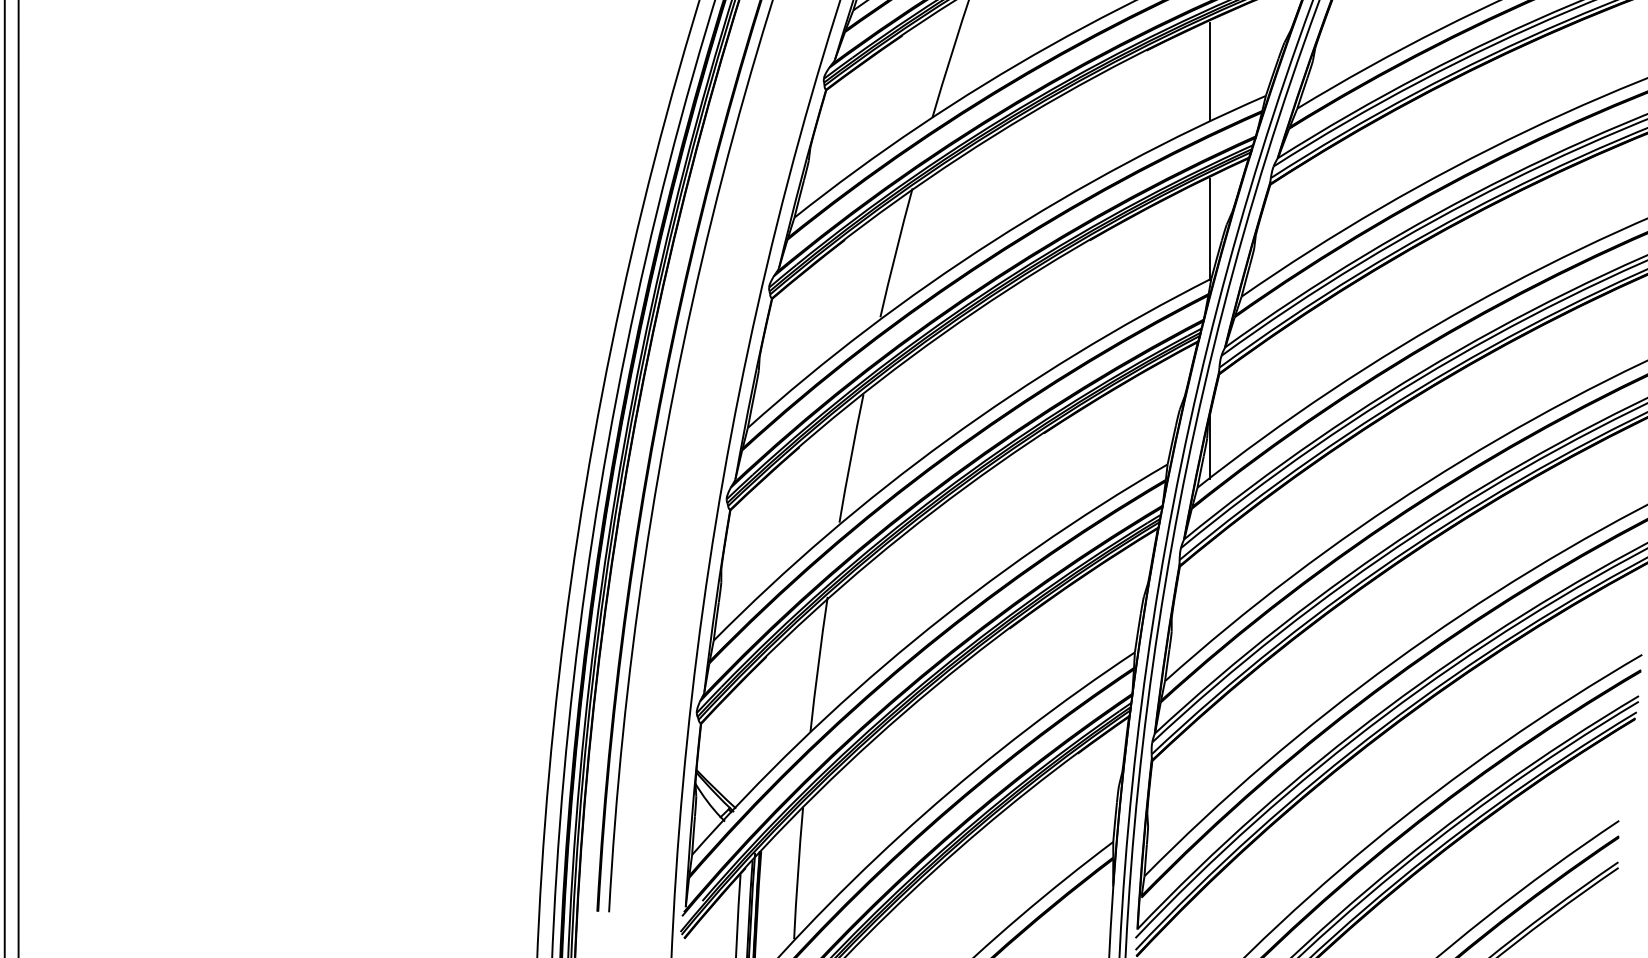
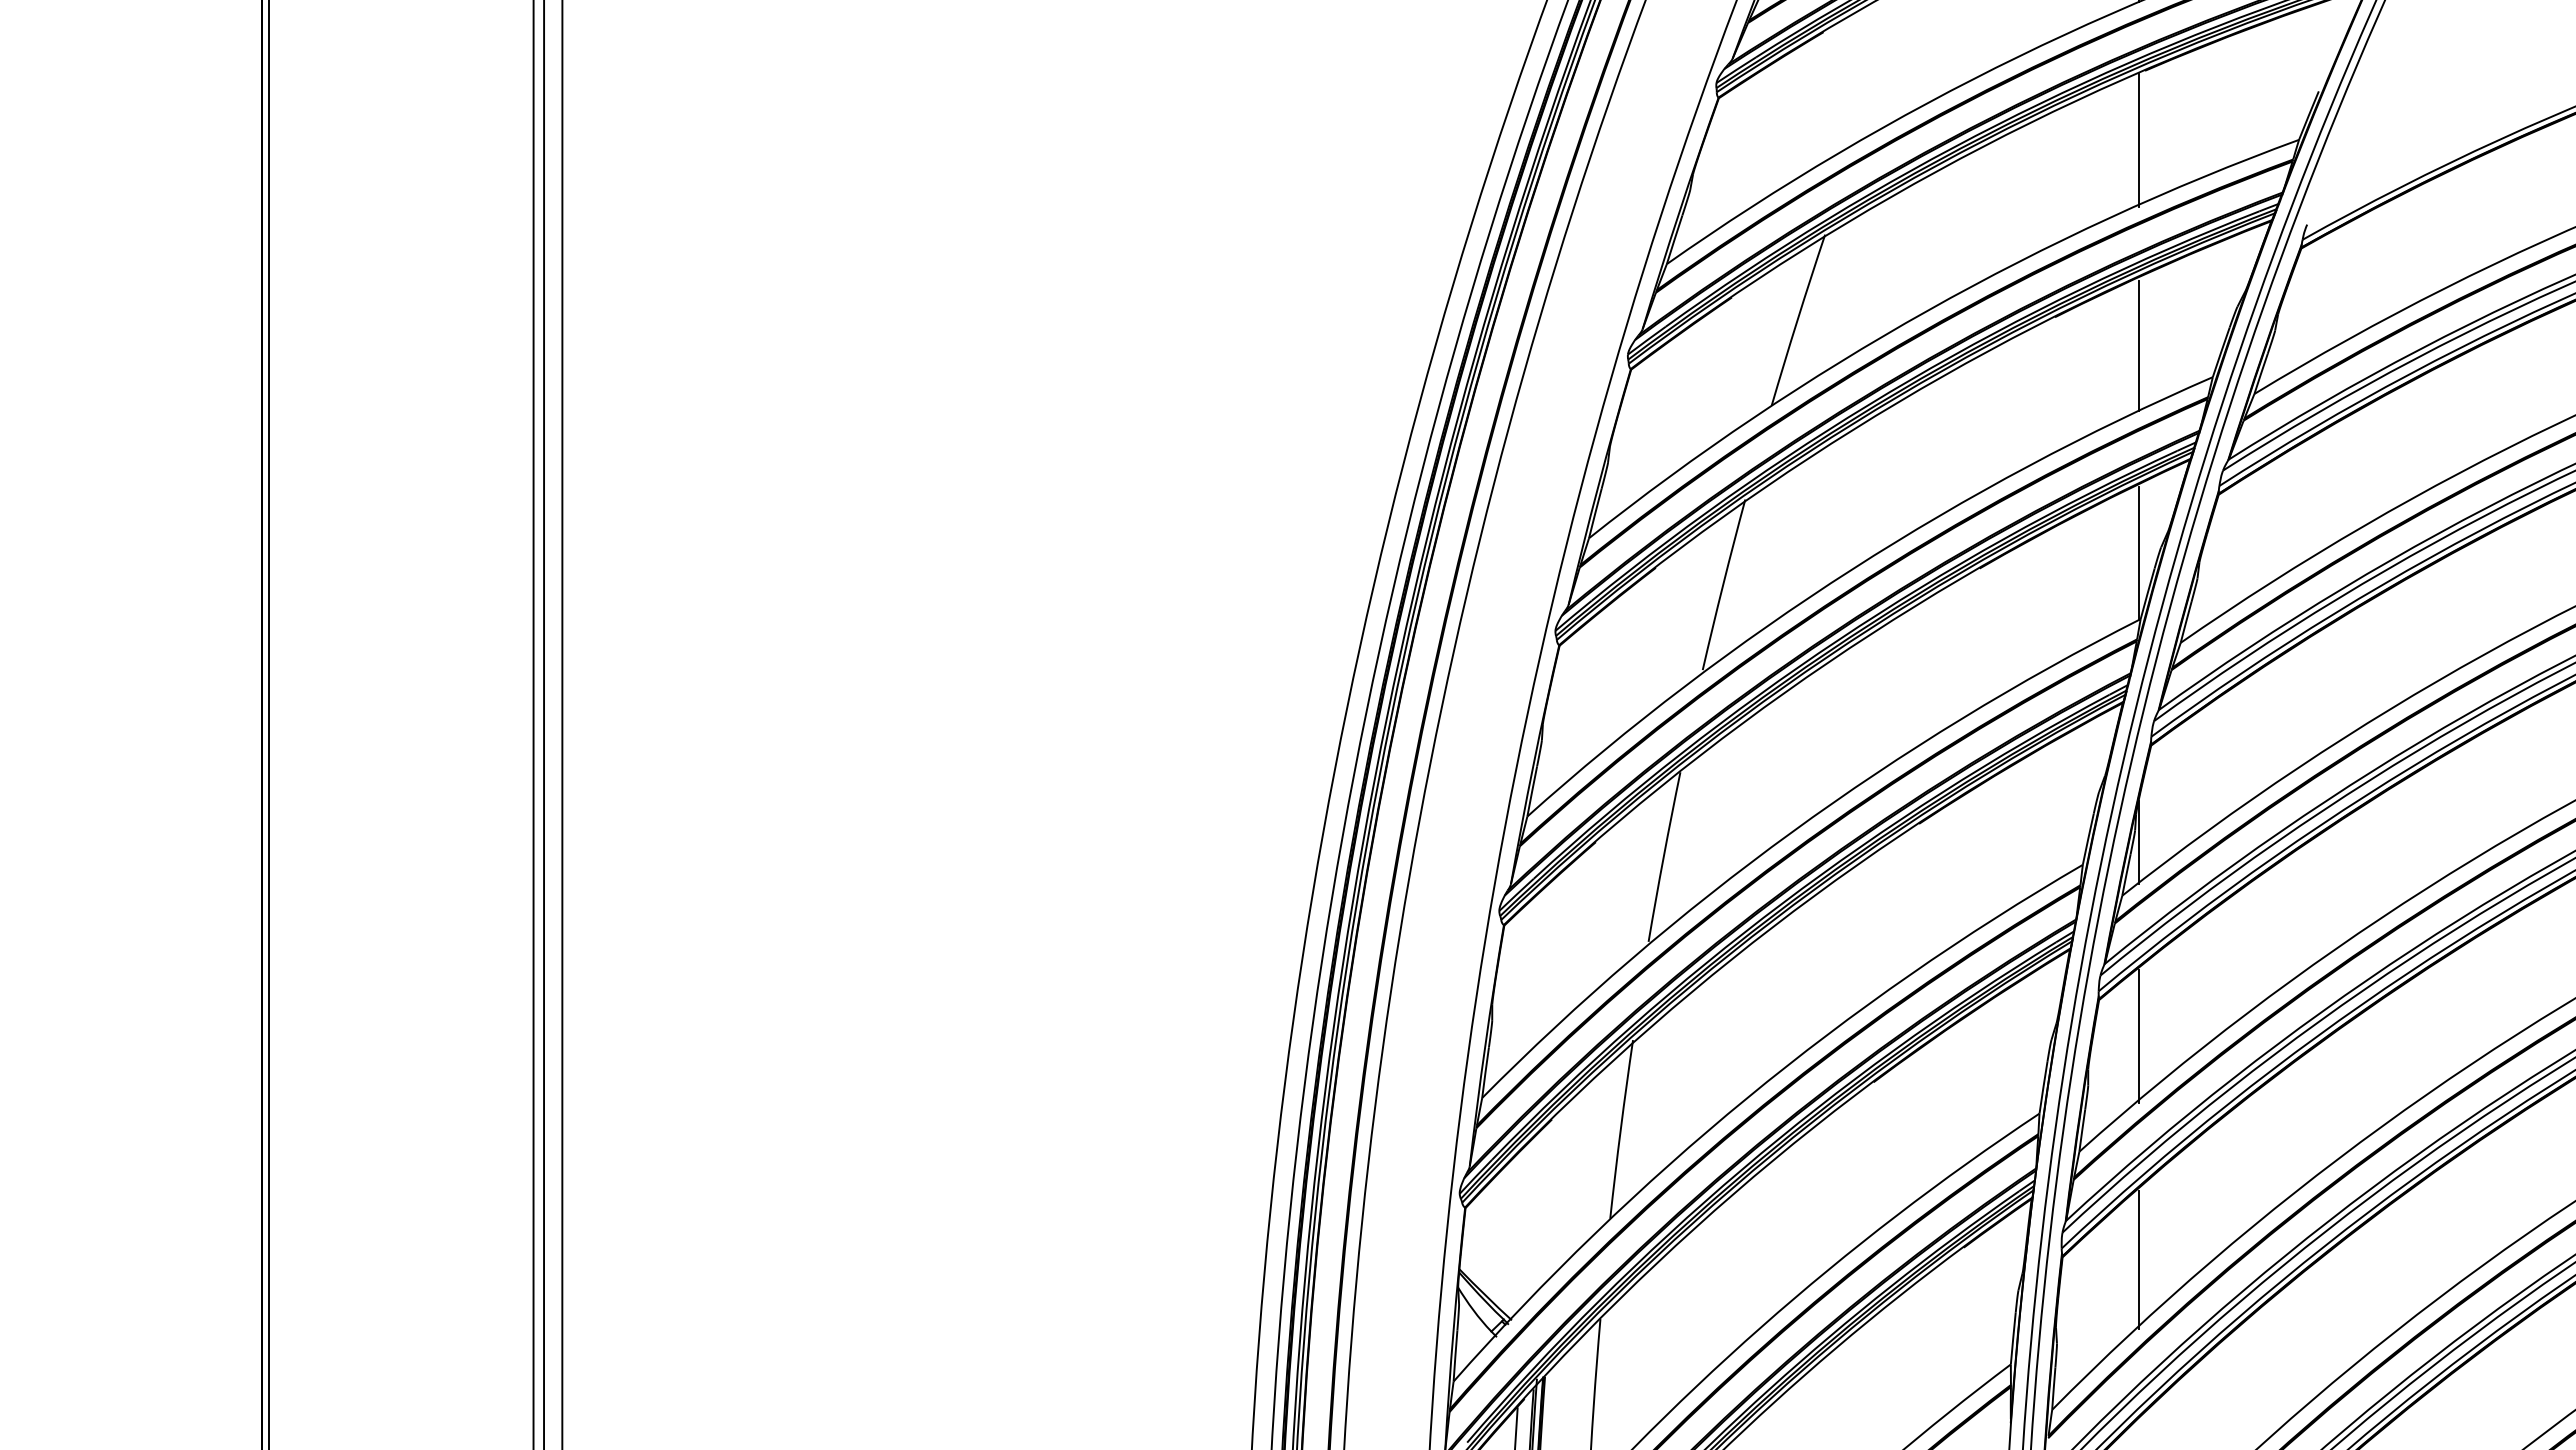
line: (1209, 593) -> (2138, 1035), added
line: (1209, 763) -> (2138, 1260), added

